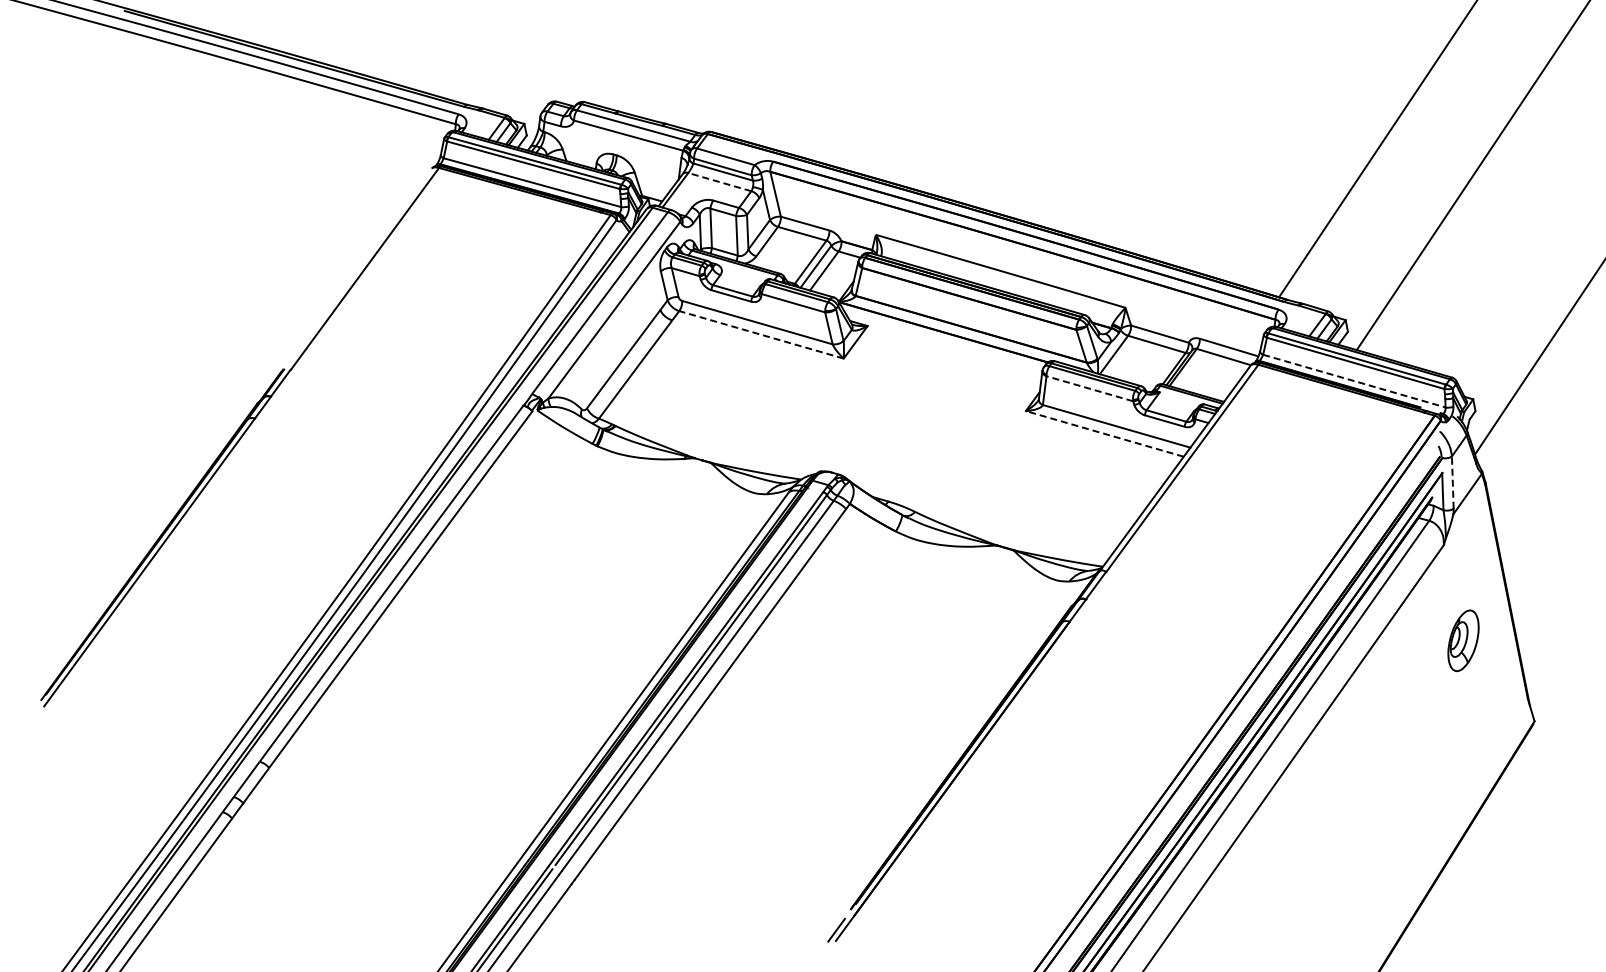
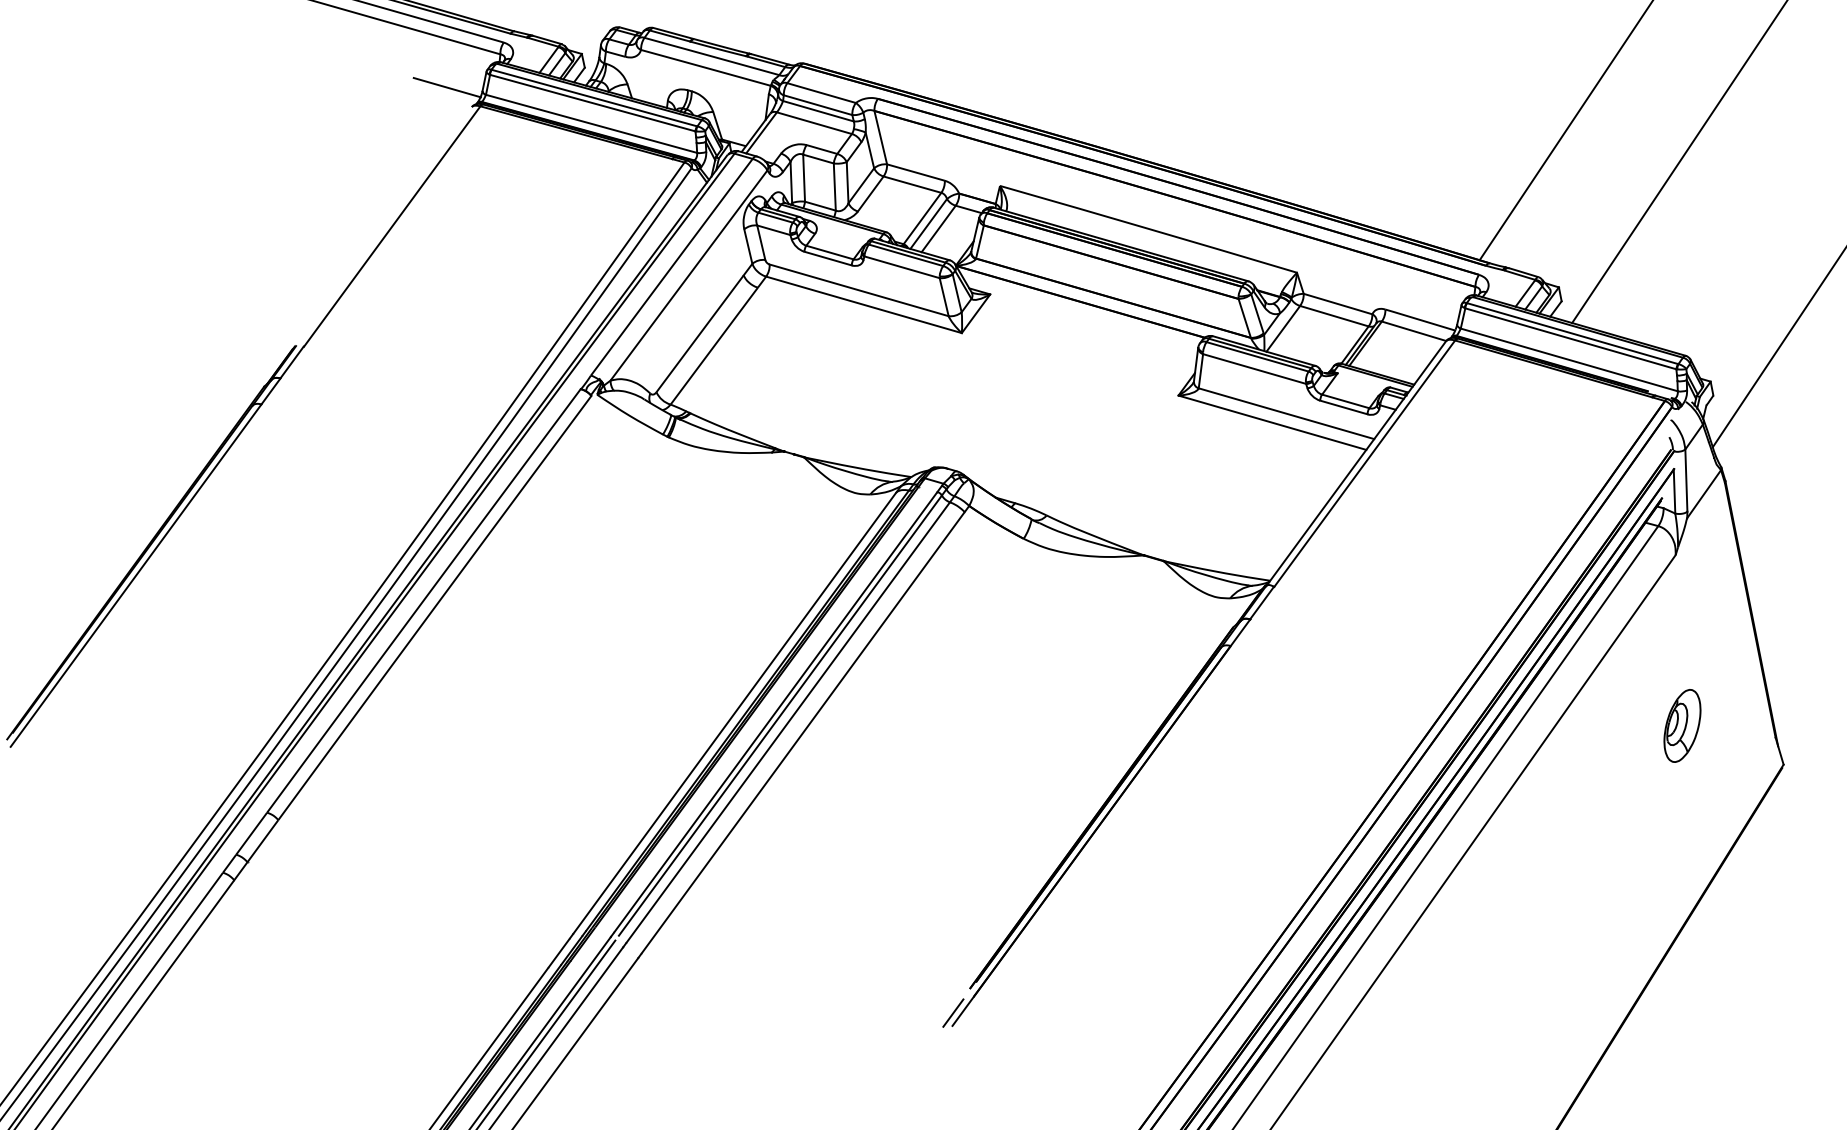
line: (411, 152) -> (447, 87), added
line: (719, 182) -> (814, 123), dashed -> solid
line: (761, 334) -> (863, 304), dashed -> solid
line: (1354, 381) -> (1569, 360), dashed -> solid
line: (1089, 388) -> (1254, 368), dashed -> solid
line: (1104, 433) -> (1272, 422), dashed -> solid
line: (1452, 482) -> (1686, 480), dashed -> solid
part: (1463, 640) -> (1682, 725), moved

